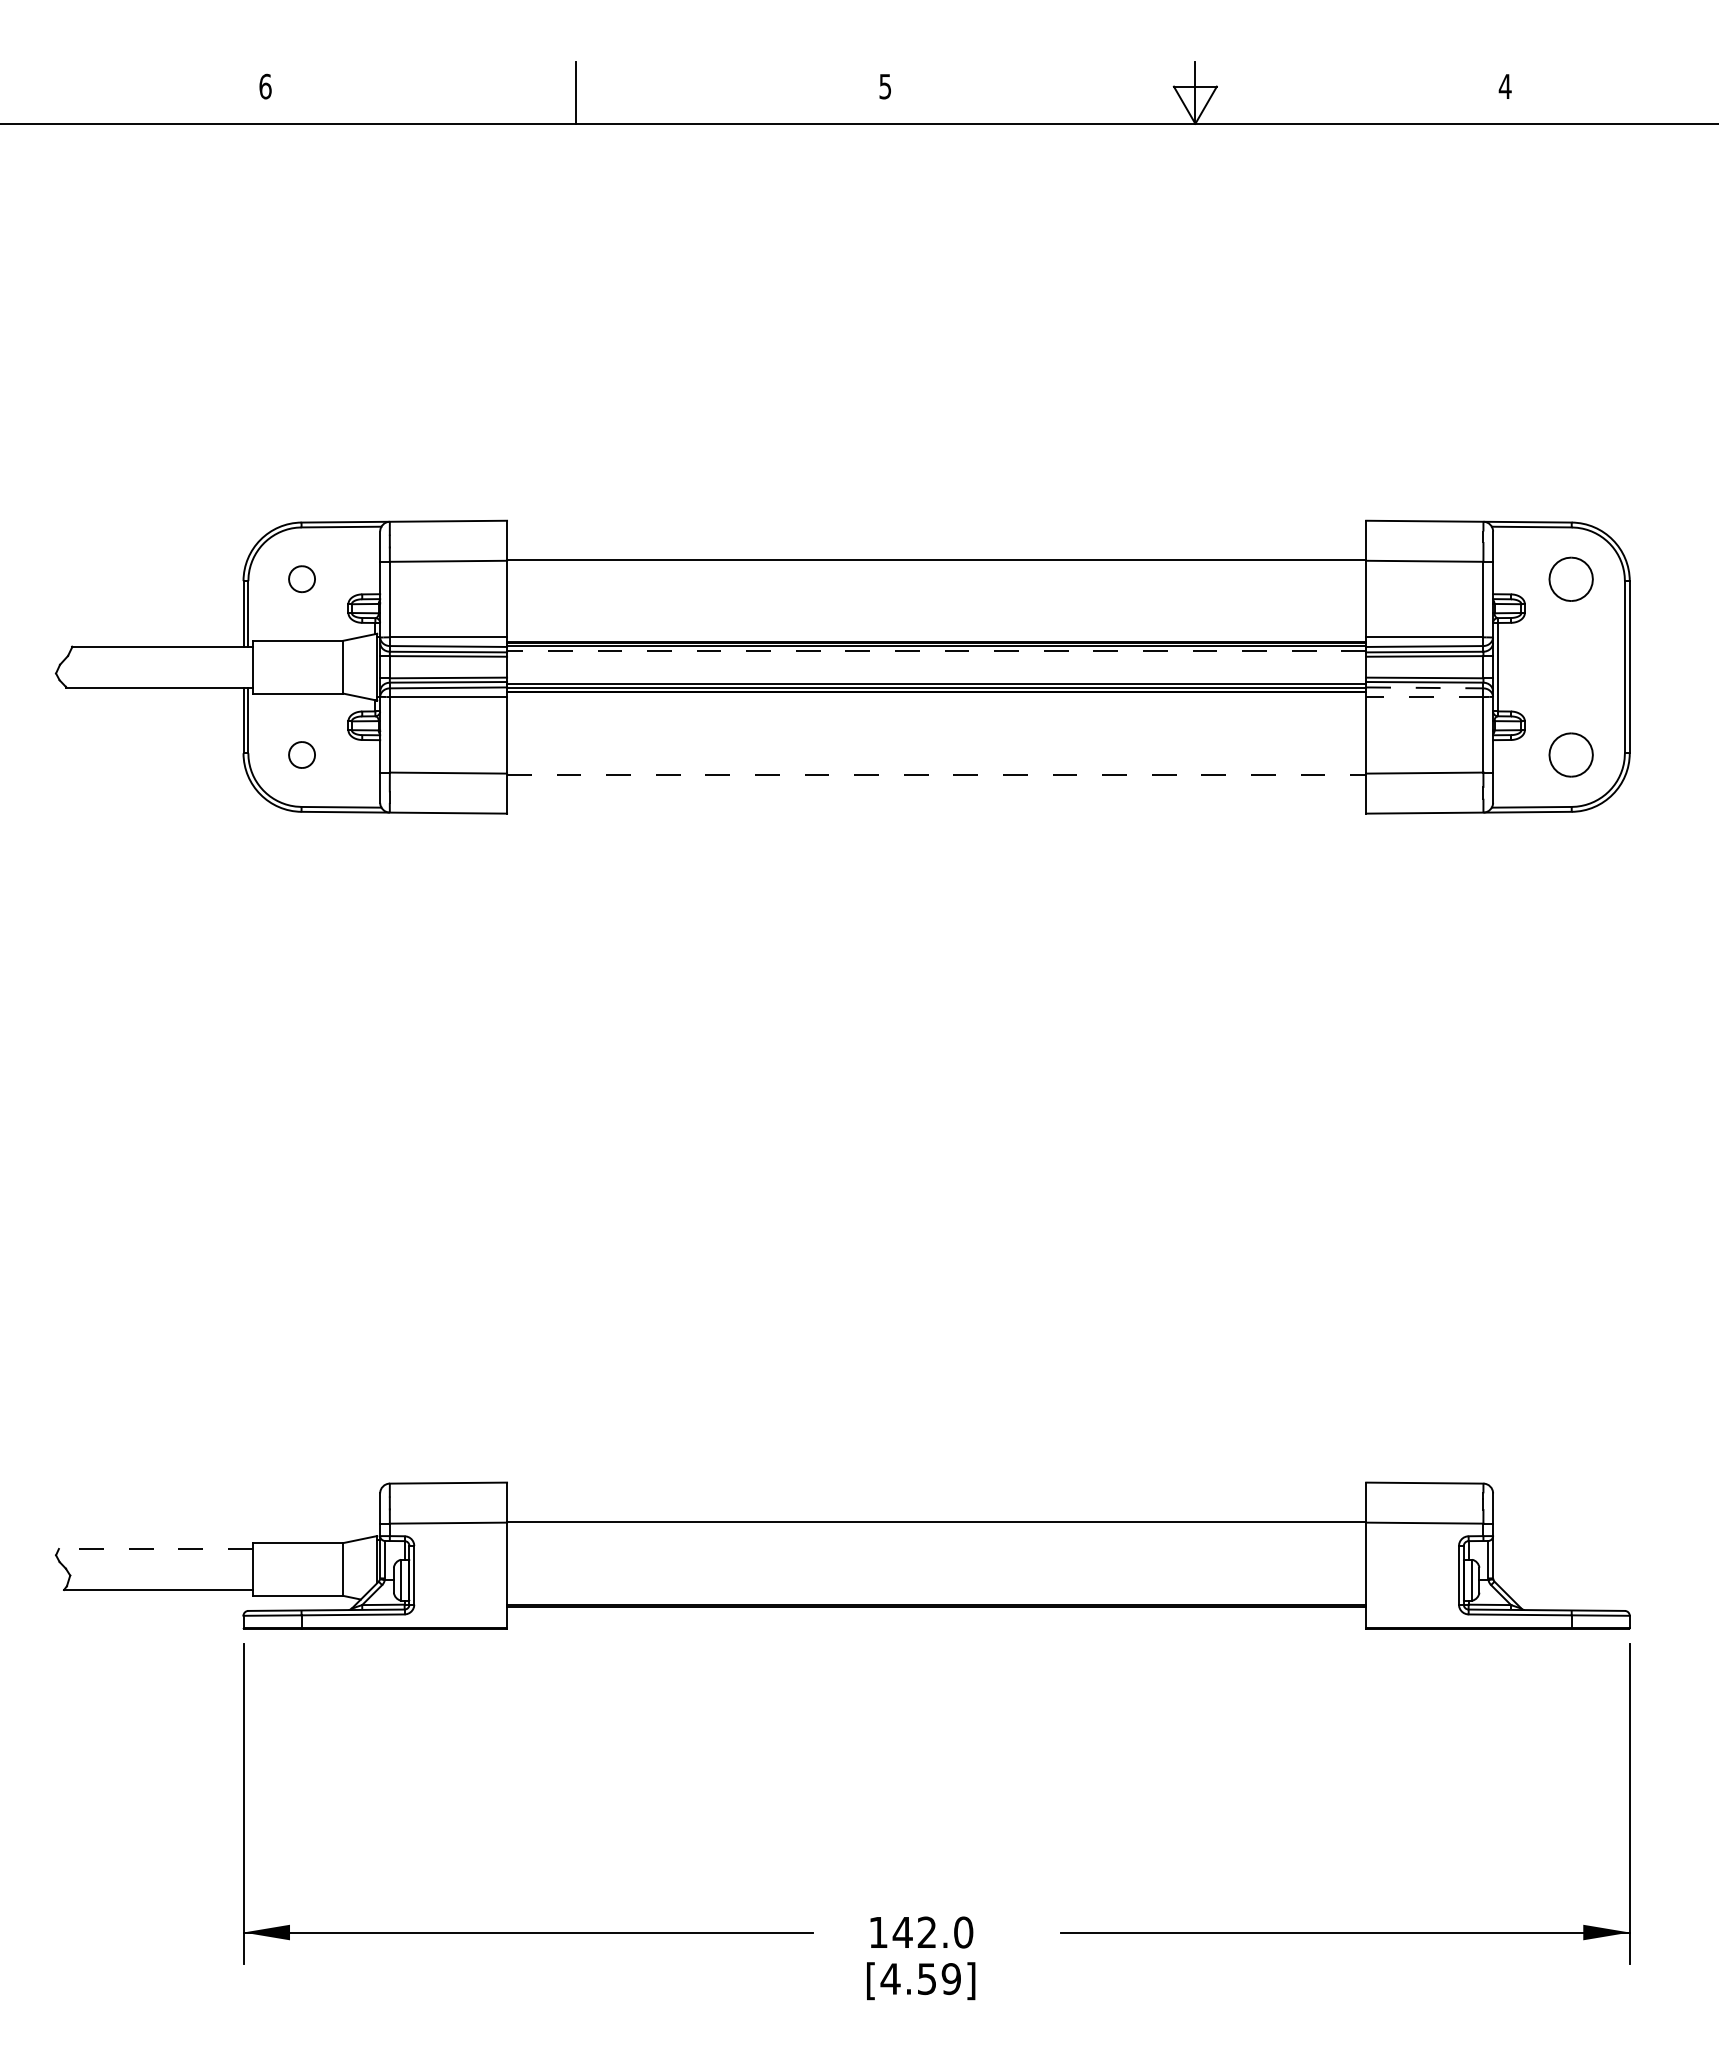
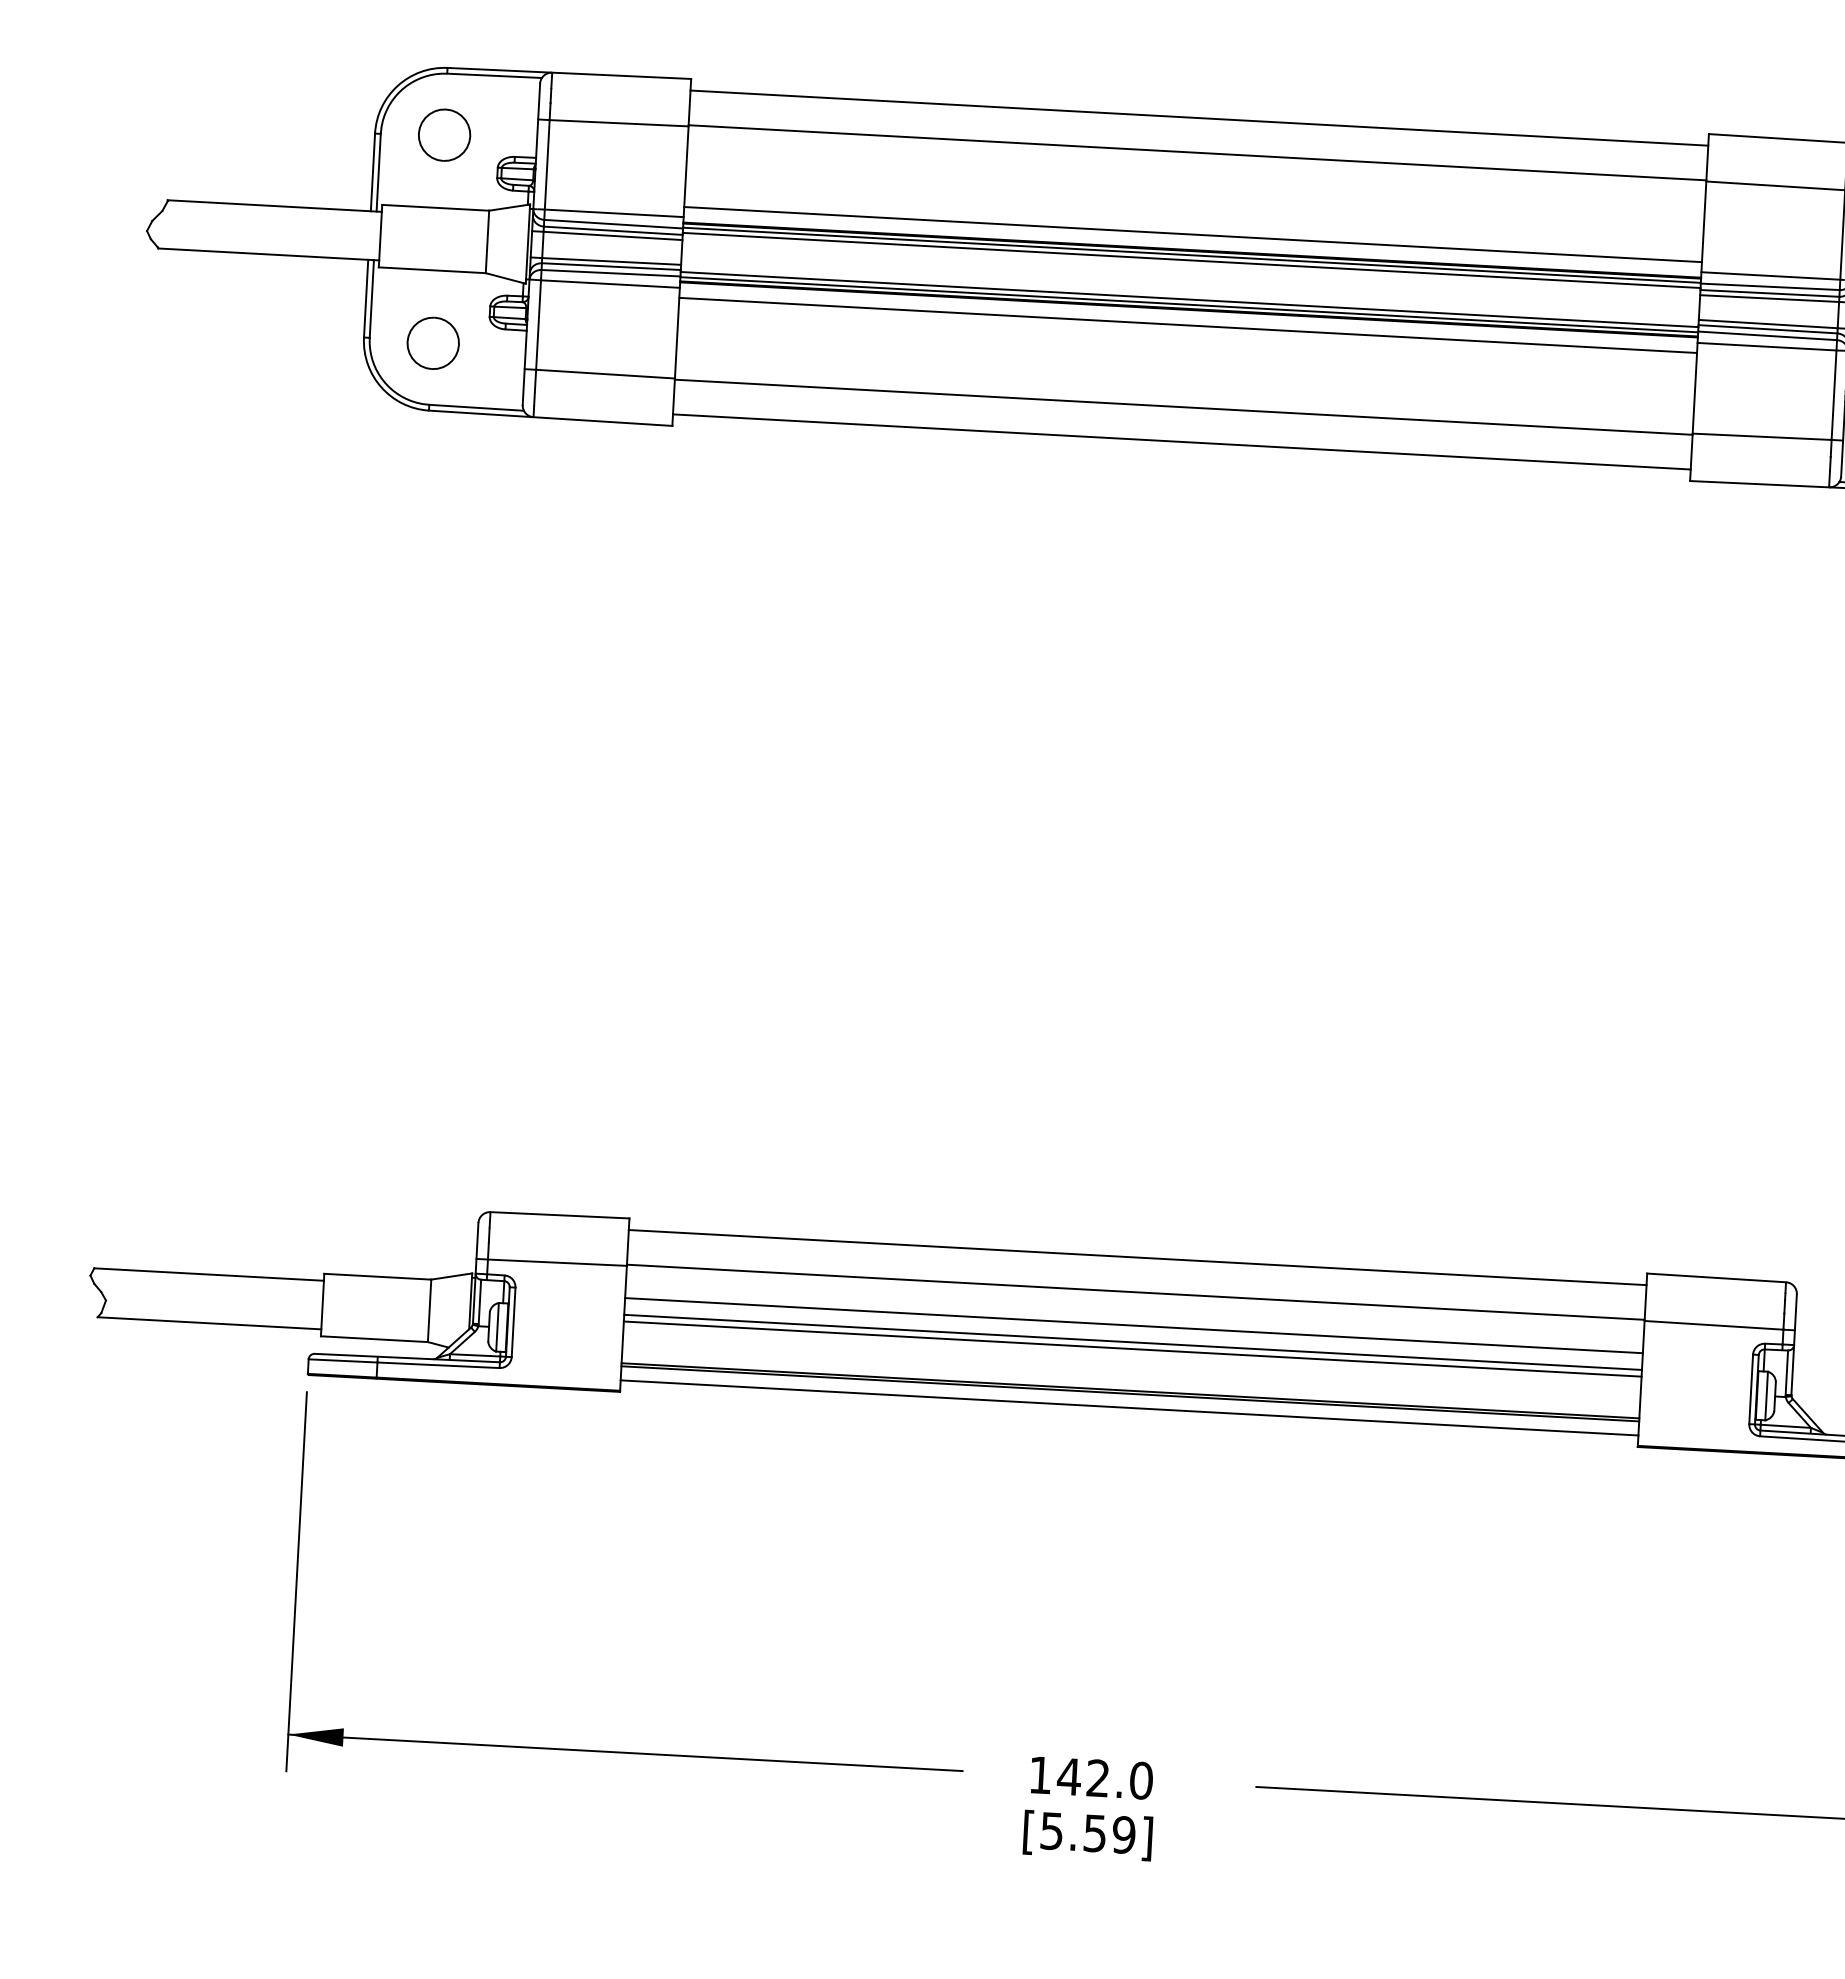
line: (936, 530) -> (1199, 118), added
part: (301, 578) -> (443, 134), size x1.67
line: (936, 628) -> (1192, 234), added
line: (936, 650) -> (1191, 260), dashed -> solid
line: (1424, 687) -> (1767, 335), dashed -> solid
line: (1424, 697) -> (1766, 347), dashed -> solid
line: (936, 705) -> (1188, 325), added
part: (301, 754) -> (432, 342), size x1.67
line: (936, 774) -> (1183, 407), dashed -> solid
line: (936, 803) -> (1181, 441), added
line: (936, 1492) -> (1137, 1257), added
line: (155, 1548) -> (208, 1273), dashed -> solid
line: (936, 1549) -> (1133, 1325), added
line: (936, 1563) -> (1132, 1341), added
line: (936, 1569) -> (1132, 1348), added
line: (936, 1619) -> (1129, 1408), added
text: (890, 1979) -> (1051, 1831), [4.59] -> [5.59]

